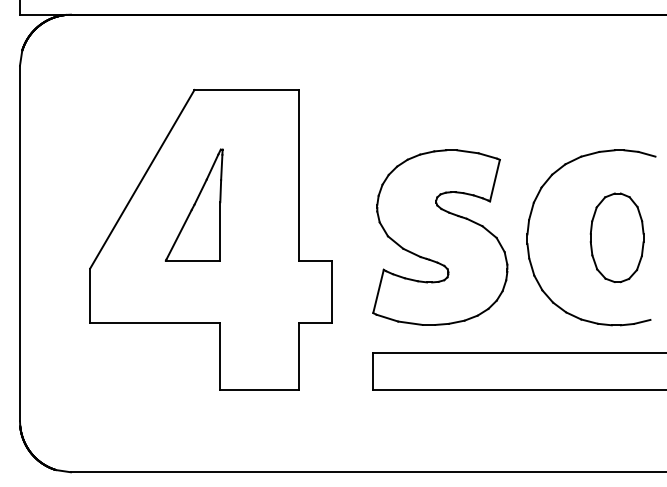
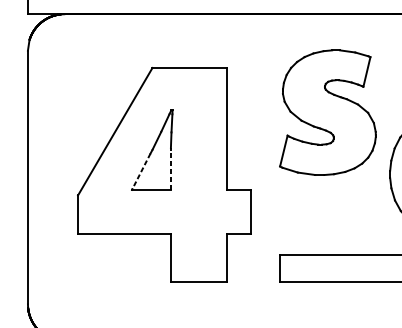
line: (220, 230) -> (171, 168), solid -> dashed
line: (179, 234) -> (141, 171), solid -> dashed
part: (440, 237) -> (328, 112), moved

